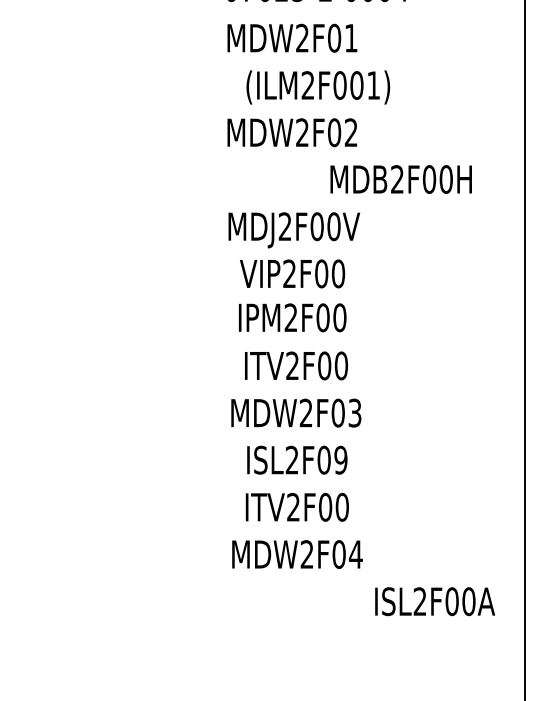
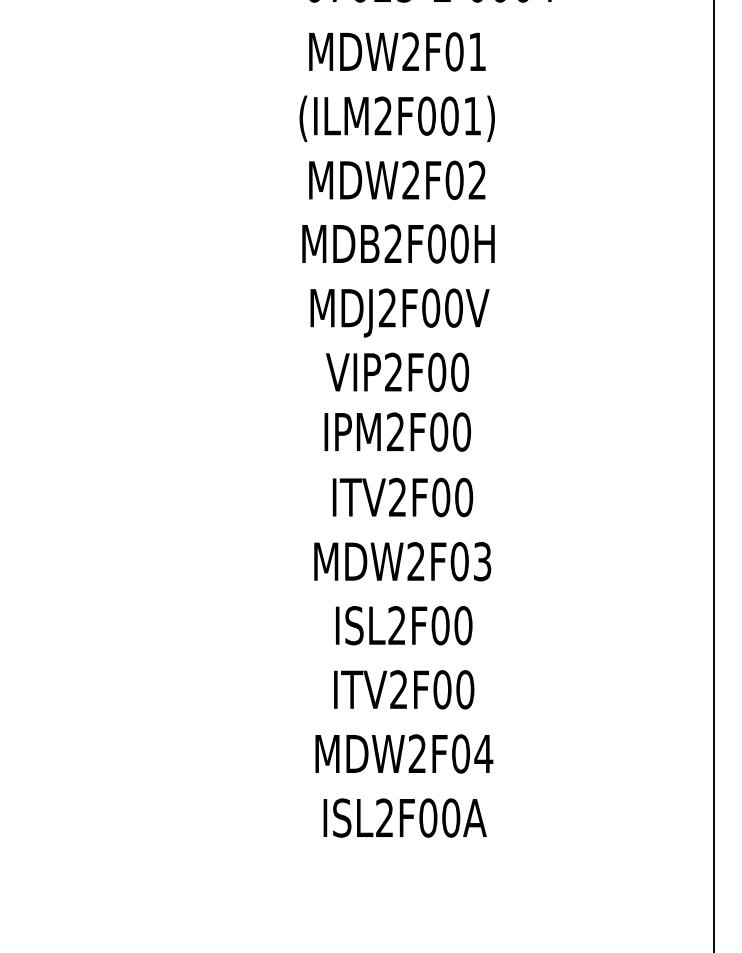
text: (318, 87) -> (397, 118), moved
text: (400, 179) -> (397, 243), moved
text: (340, 460) -> (462, 626), ISL2F09 -> ISL2F00
text: (435, 601) -> (405, 817), moved

